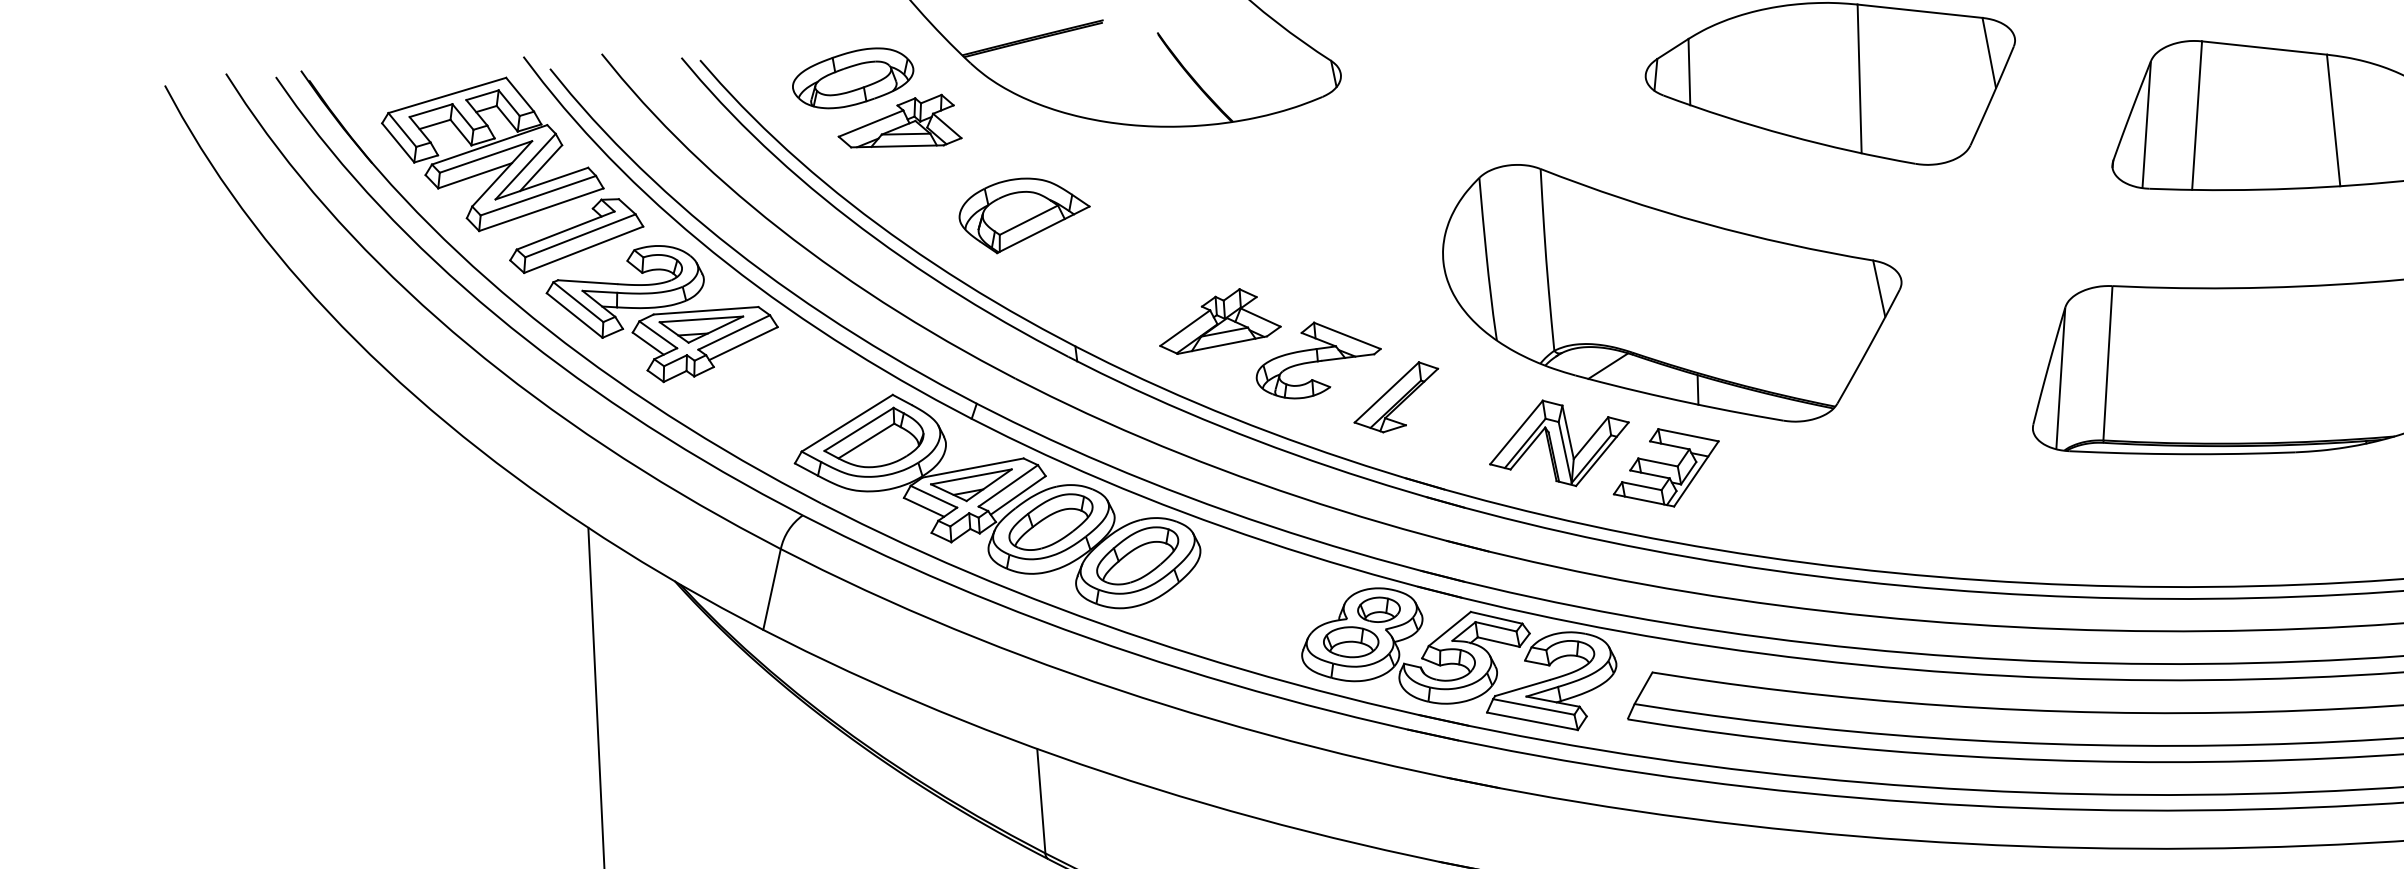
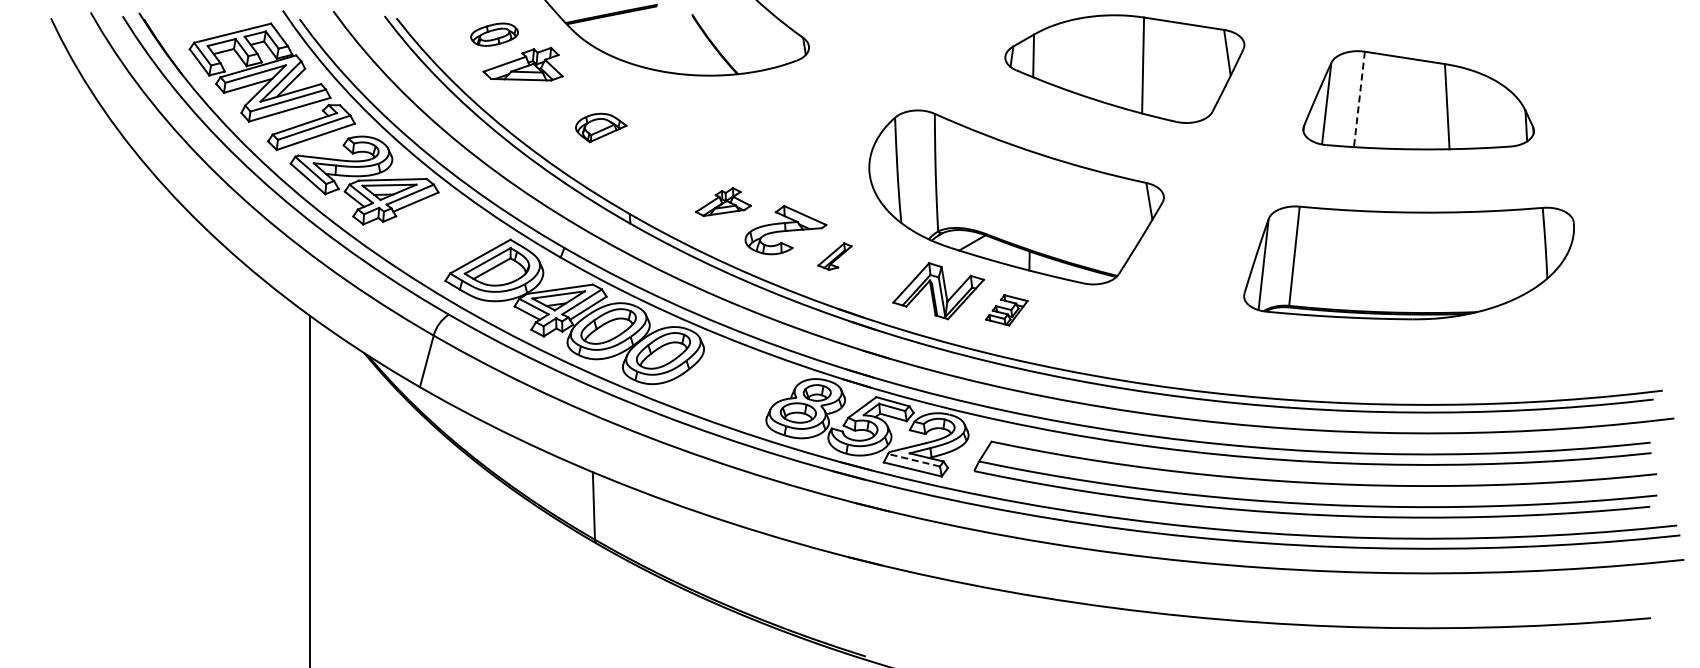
part: (852, 78) -> (494, 34), size x0.6
line: (2197, 115) -> (1359, 99), solid -> dashed
part: (1025, 214) -> (601, 127), size x0.6
part: (1219, 320) -> (723, 201), size x0.7
part: (1395, 397) -> (834, 256), size x0.6
part: (1665, 468) -> (1006, 310), size x0.6
line: (1534, 707) -> (914, 460), solid -> dashed

